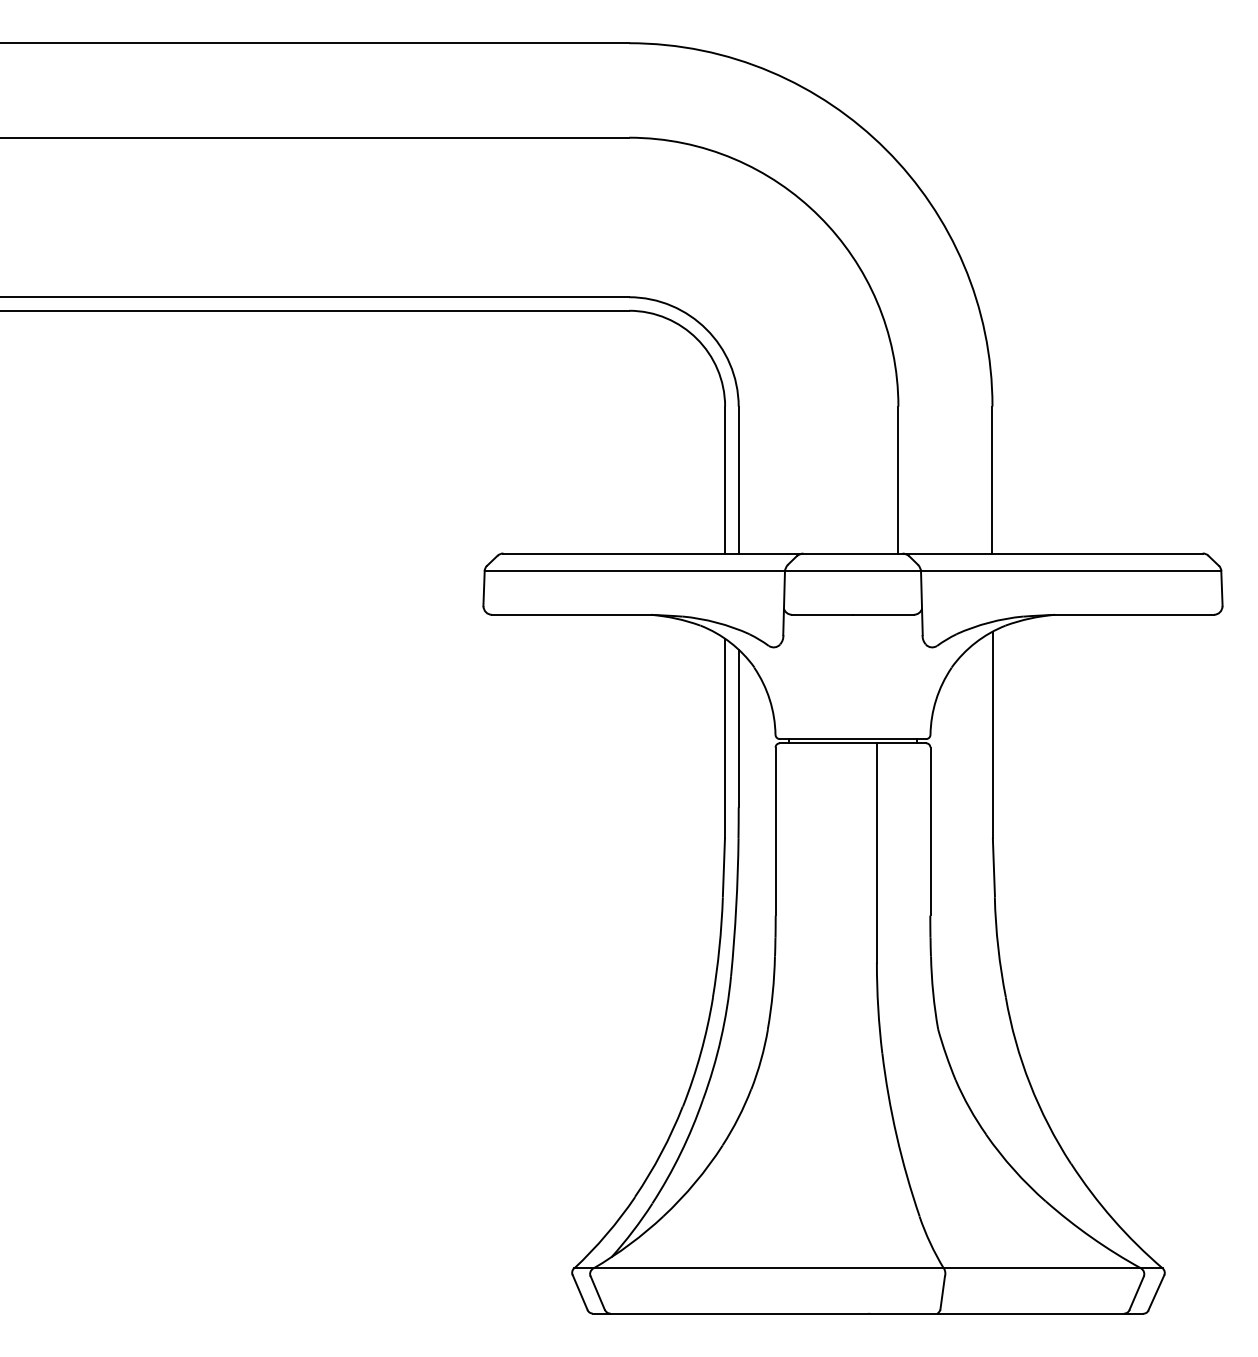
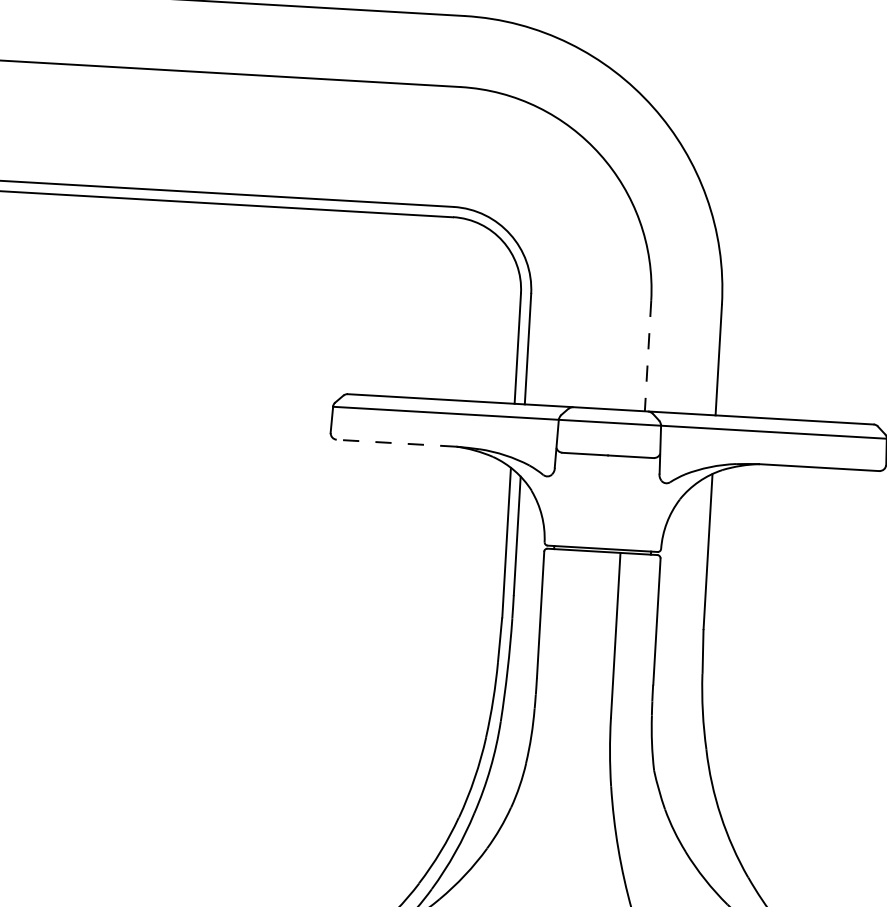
line: (898, 480) -> (648, 356), solid -> dashed
line: (571, 614) -> (396, 442), solid -> dashed

